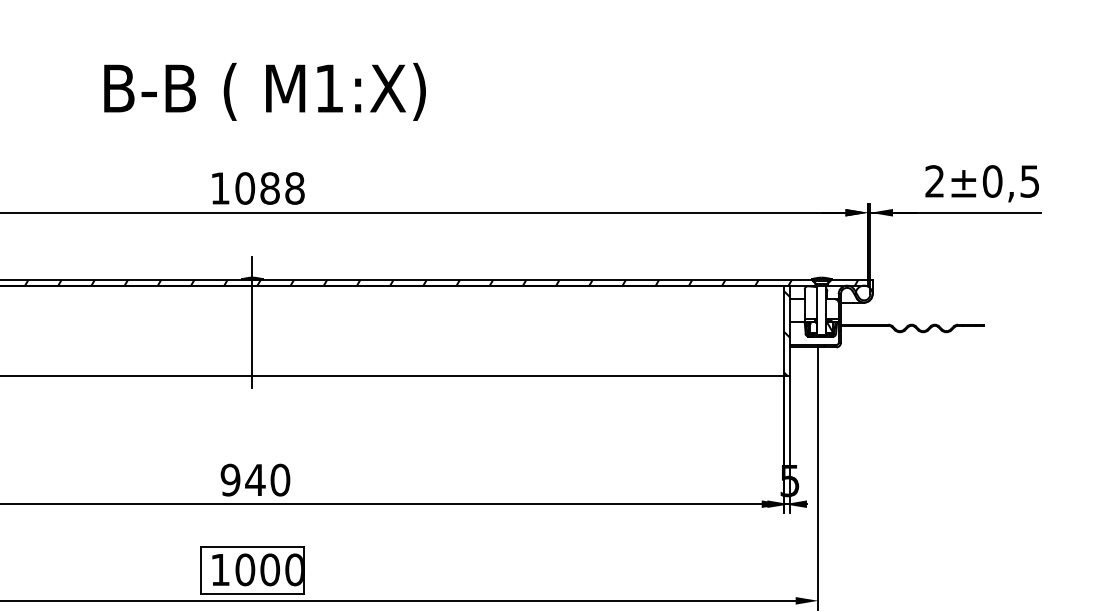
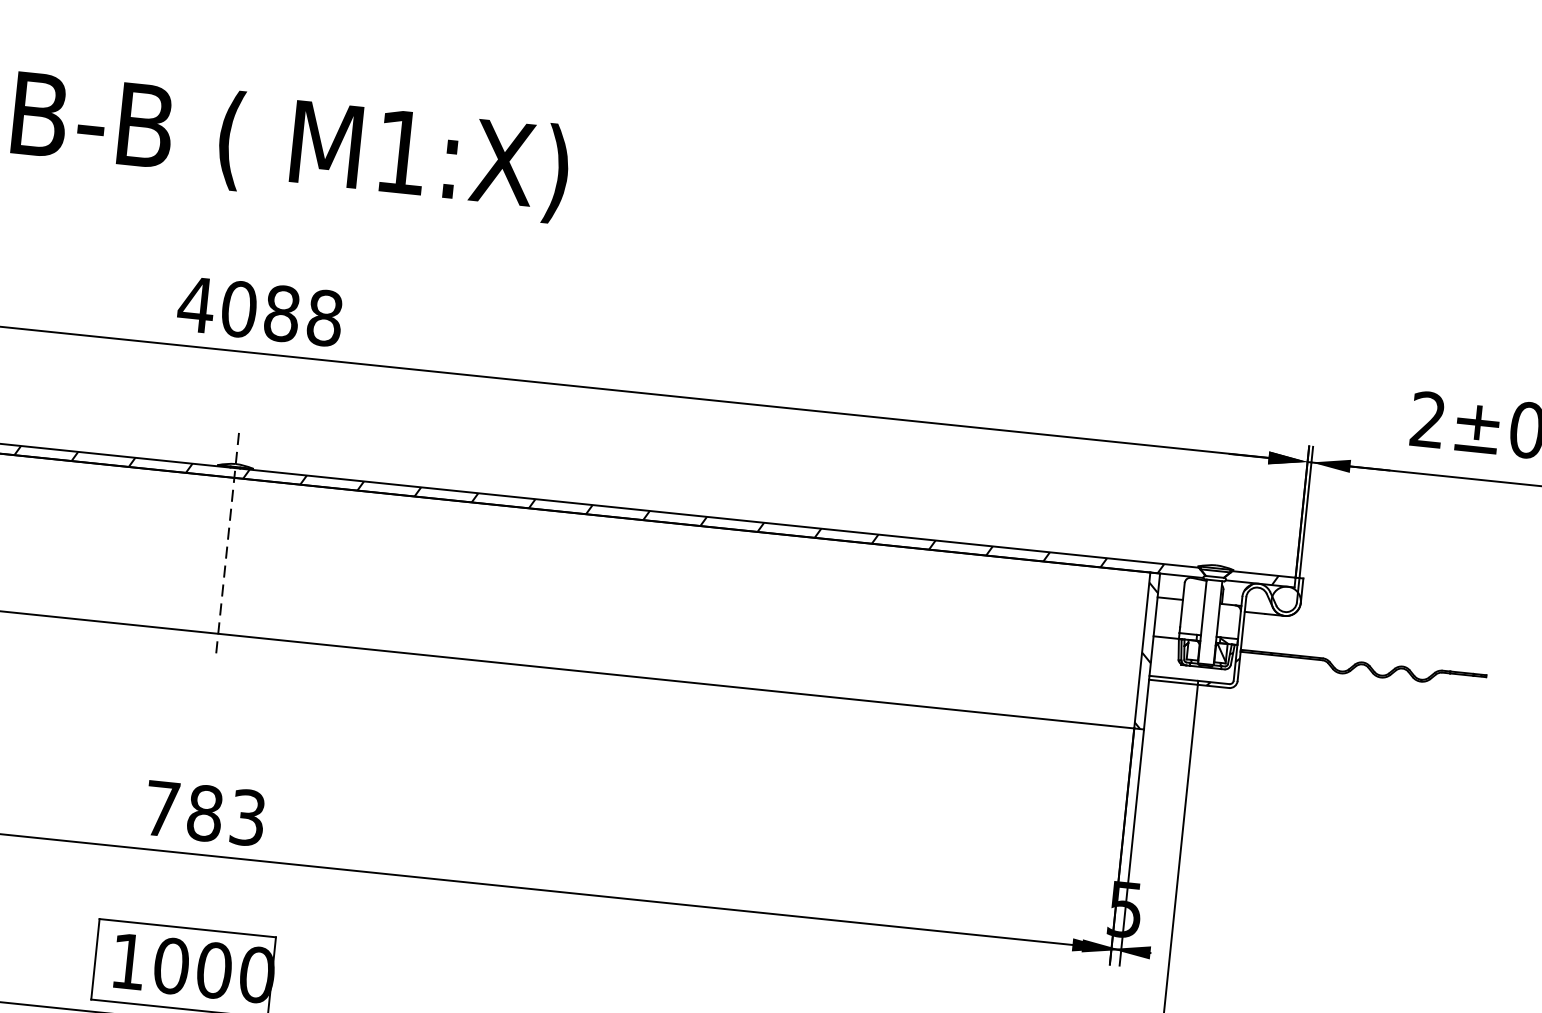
text: (219, 188) -> (194, 304), 1088 -> 4088
line: (252, 321) -> (228, 539), solid -> dashed
text: (255, 479) -> (205, 812), 940 -> 783

